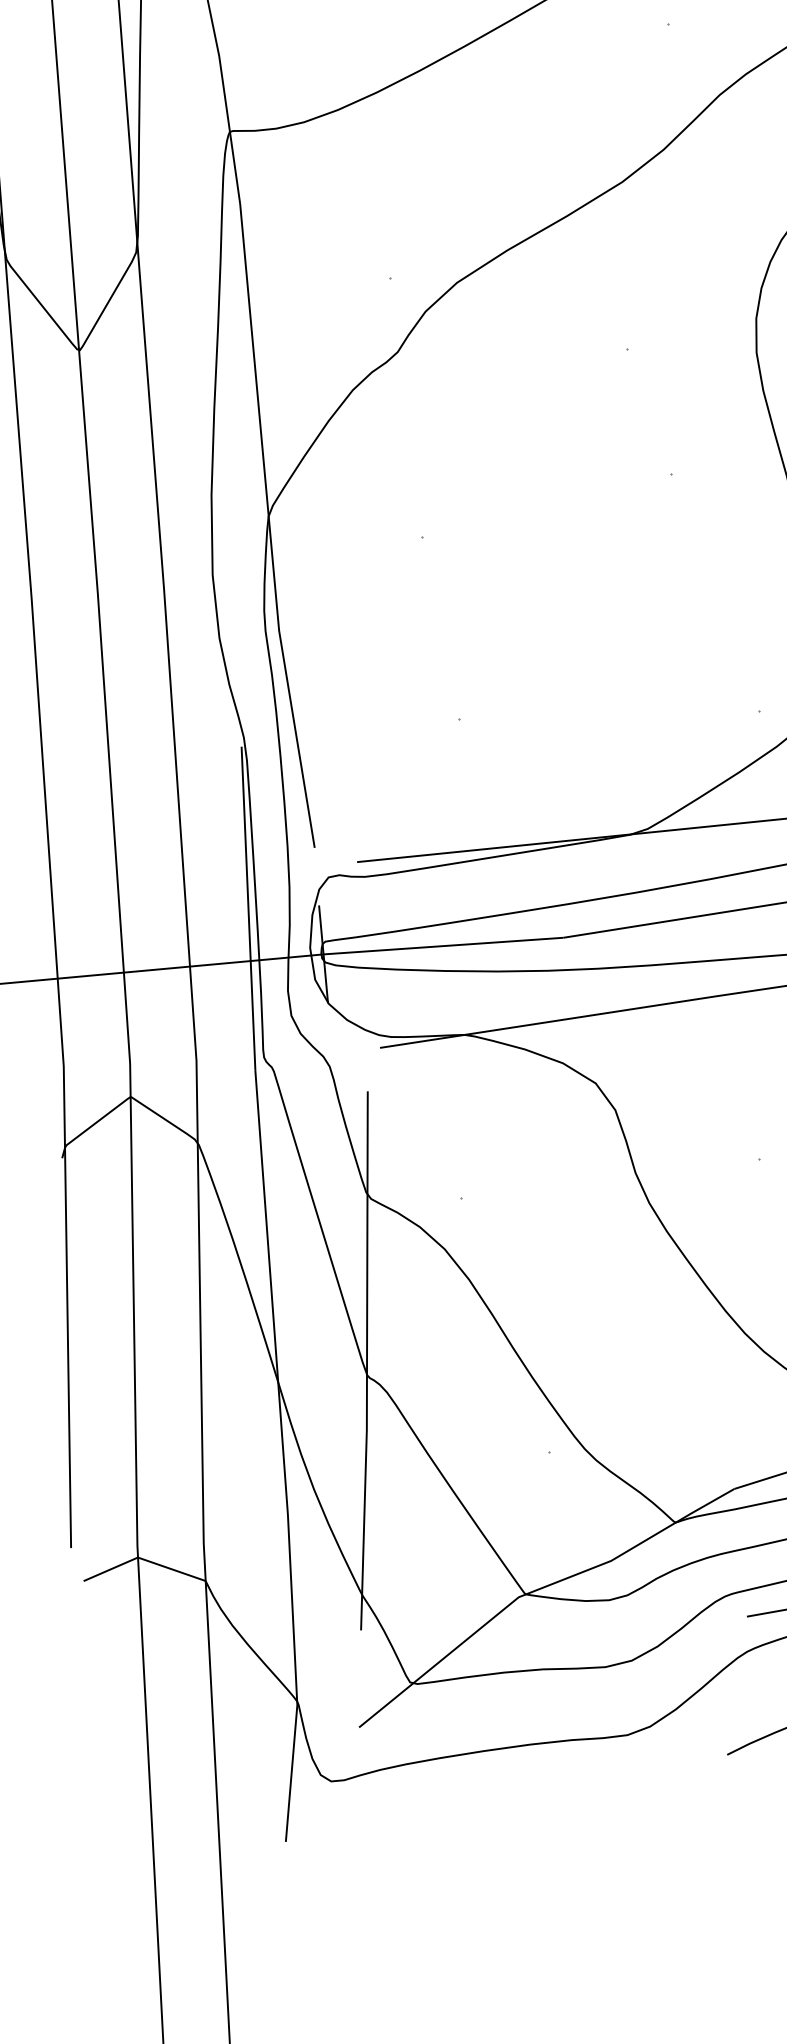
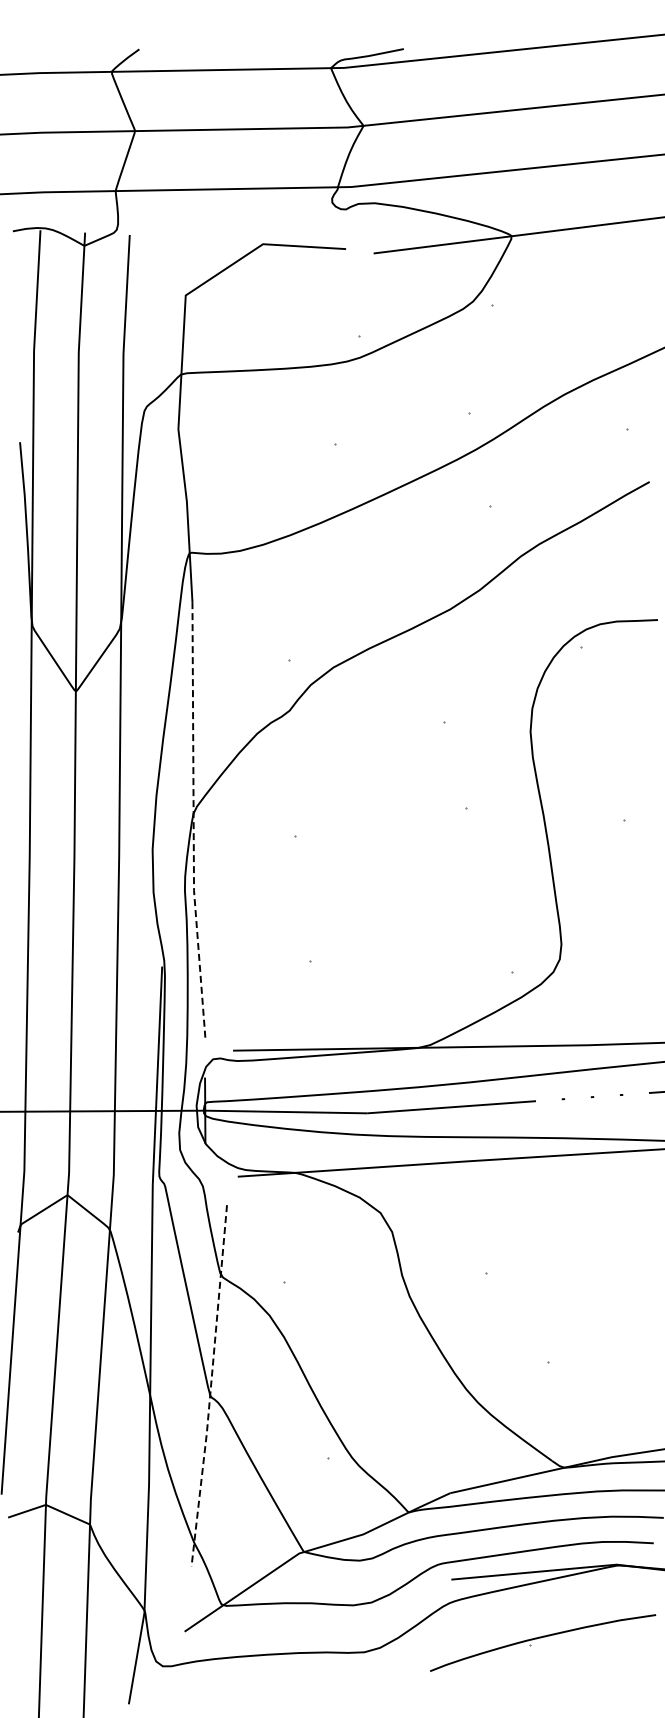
line: (269, 528) -> (193, 821), solid -> dashed
line: (366, 1363) -> (210, 1387), solid -> dashed

